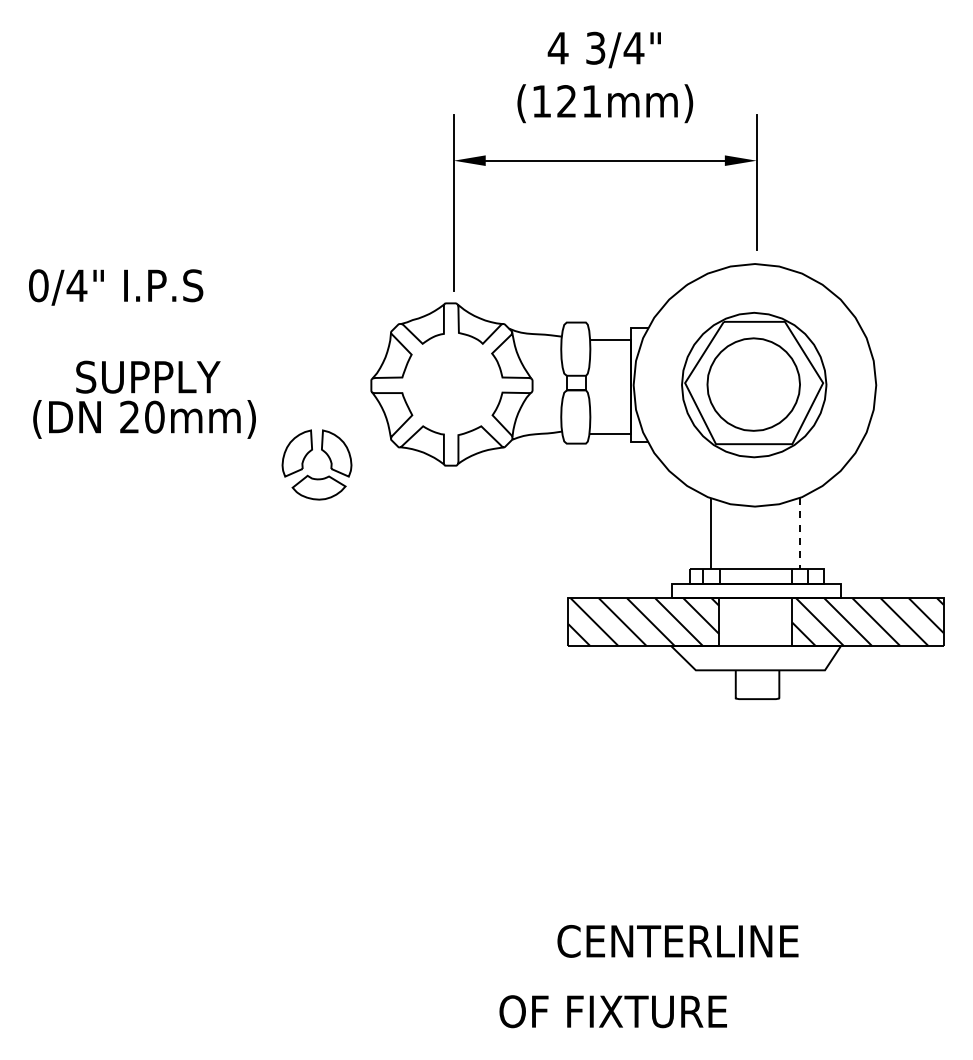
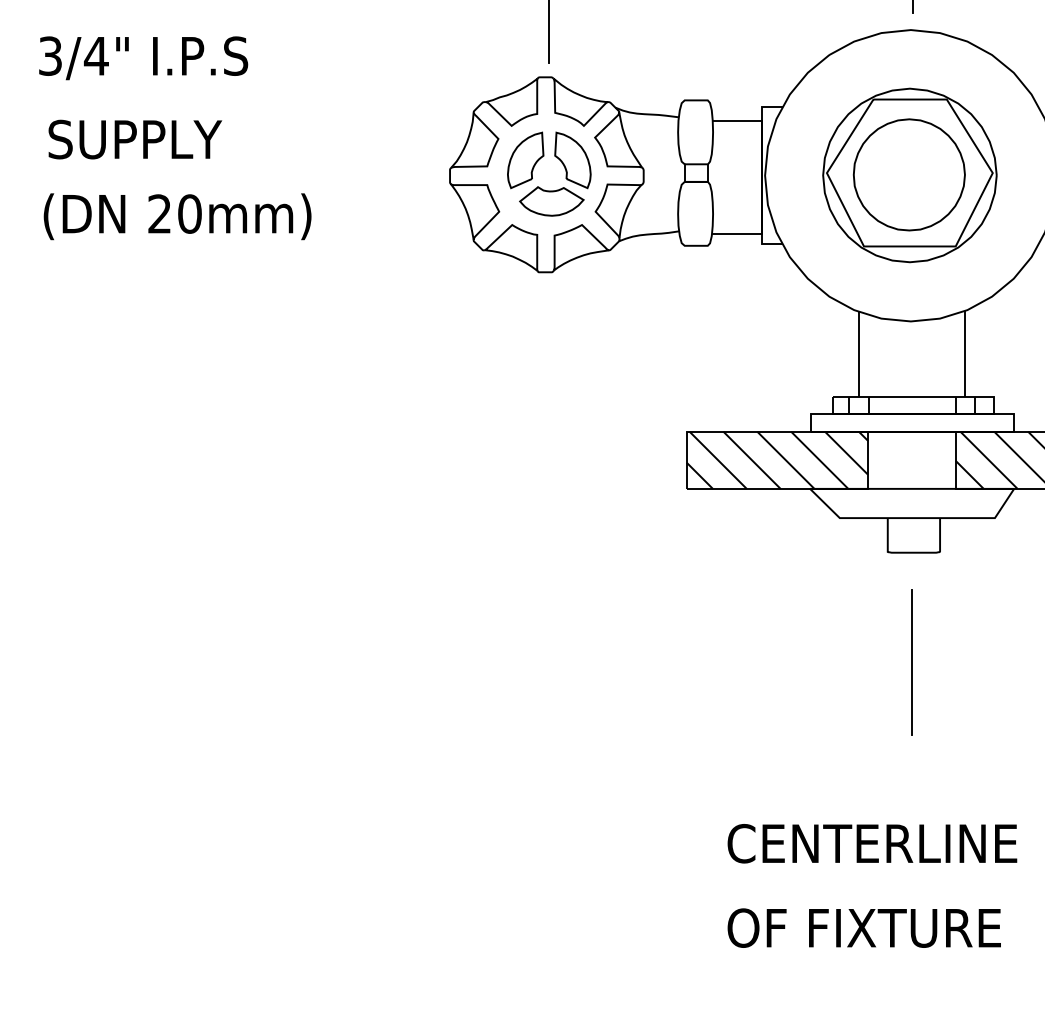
text: (38, 285) -> (50, 55), 0/4" -> 3/4"
text: (148, 376) -> (135, 138), moved
part: (305, 458) -> (535, 166), moved
line: (800, 533) -> (965, 353), dashed -> solid
line: (756, 790) -> (912, 662), added
text: (677, 941) -> (871, 843), moved
text: (612, 1011) -> (863, 927), moved

